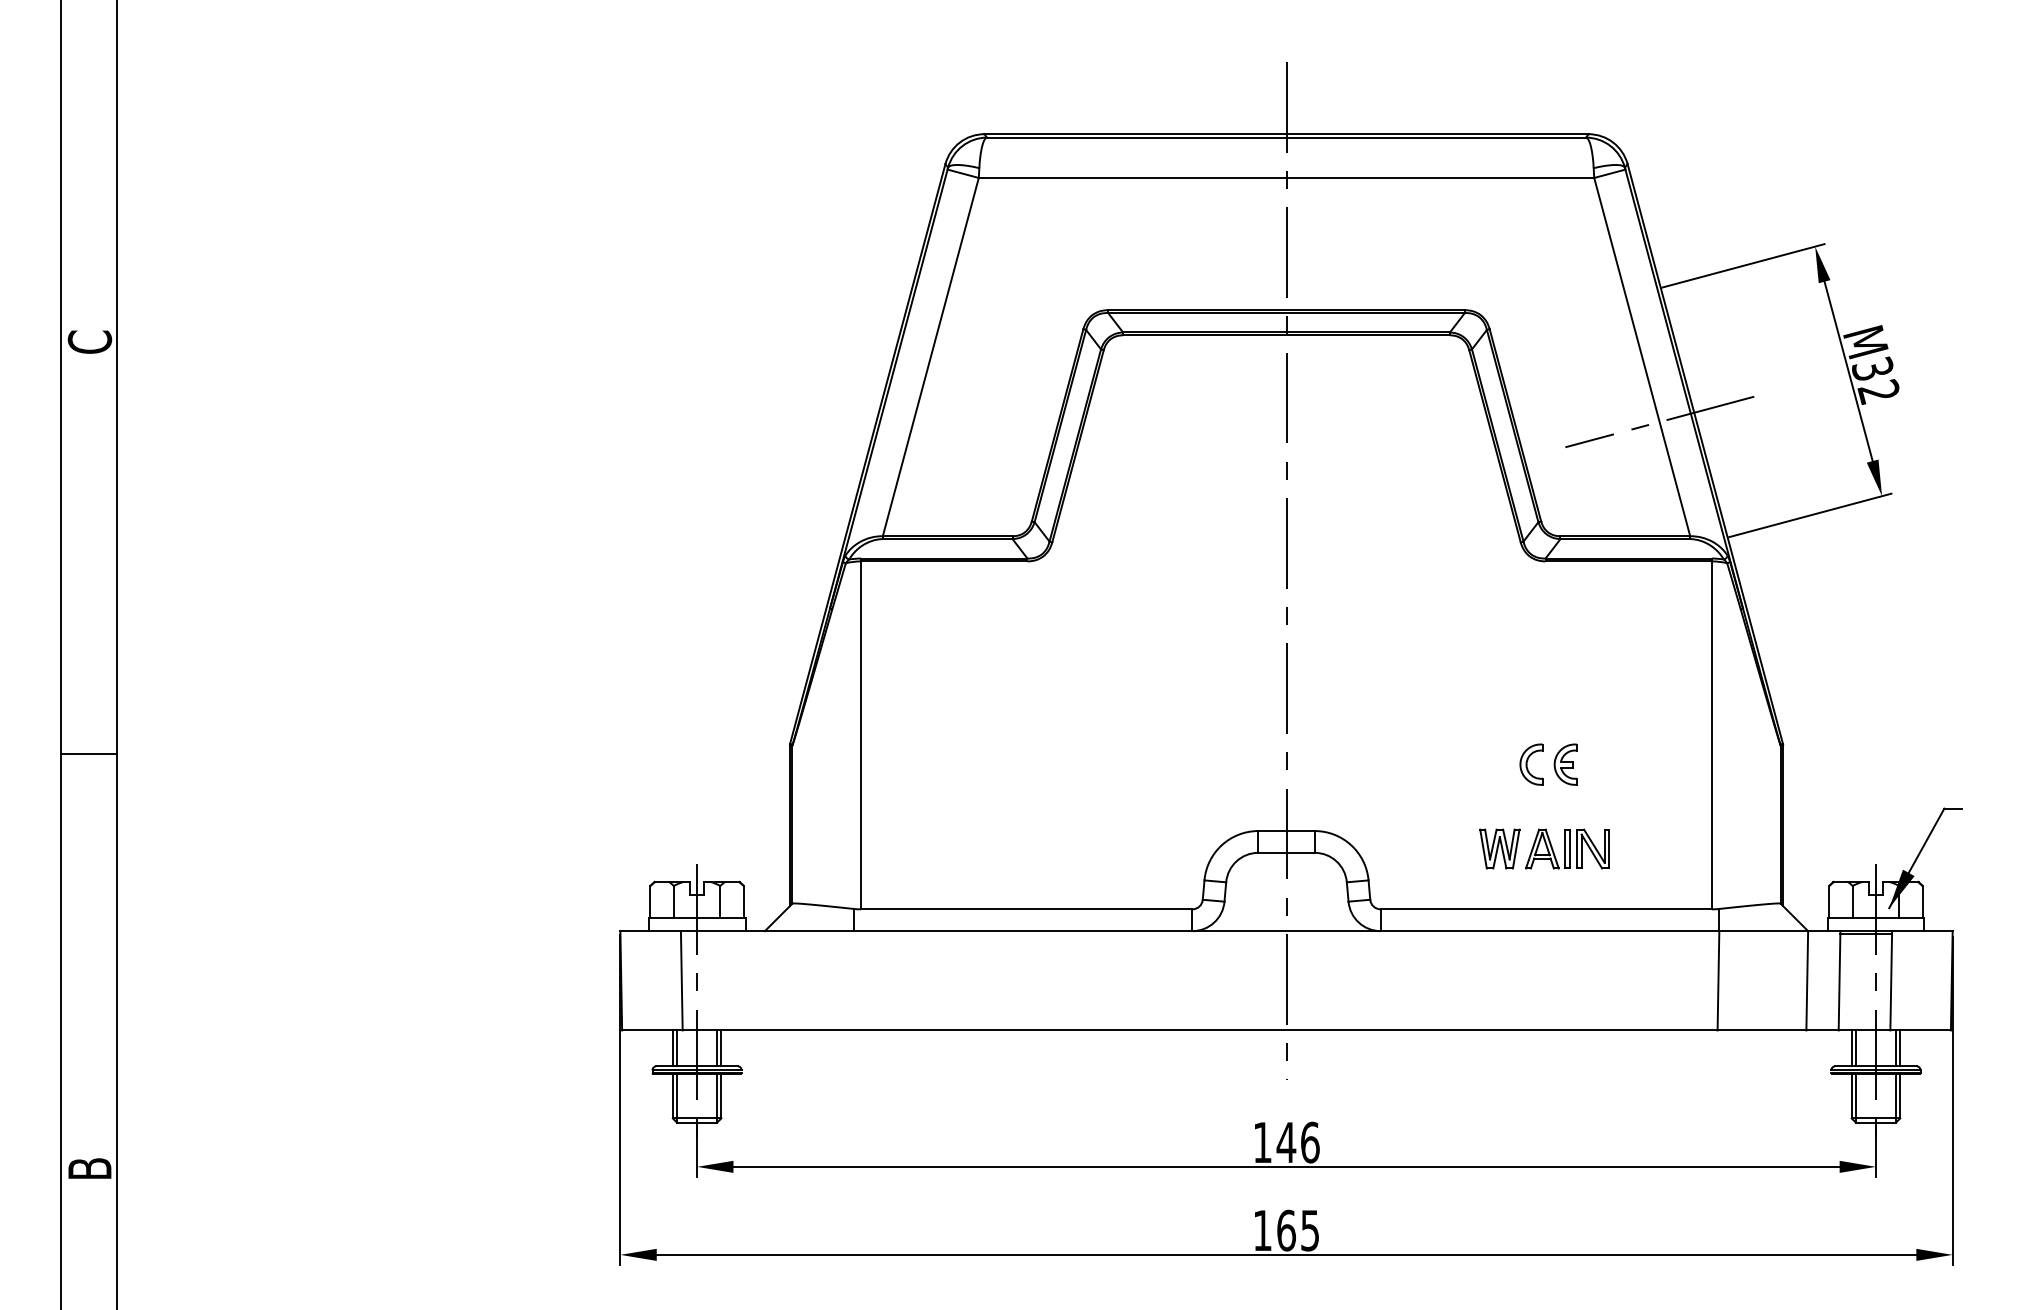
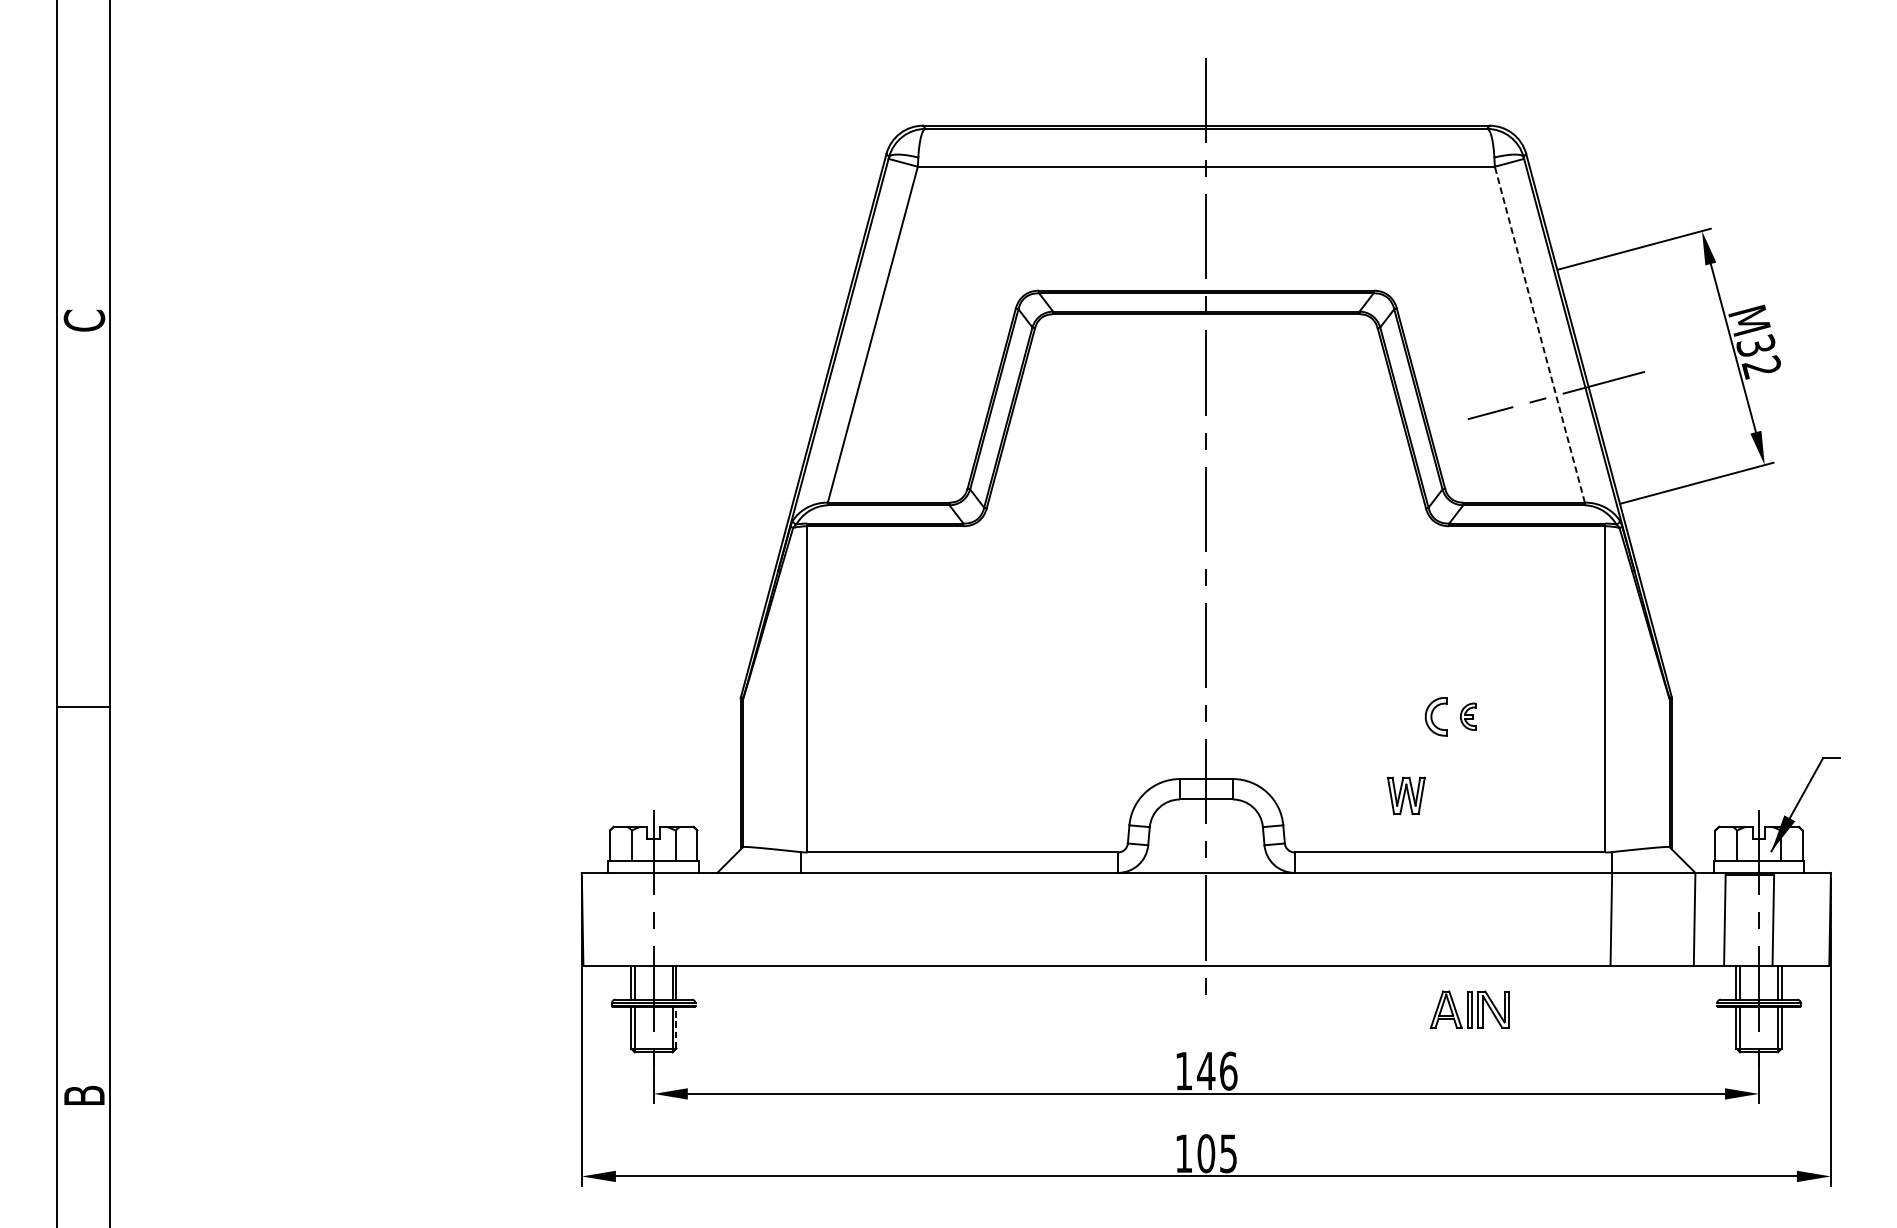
line: (1642, 356) -> (1540, 334), solid -> dashed
part: (1565, 764) -> (1467, 716), size x0.7
part: (1567, 848) -> (1469, 1009), moved
line: (681, 980) -> (639, 919), removed
line: (721, 1095) -> (676, 1027), solid -> dashed
text: (1286, 1230) -> (1206, 1153), 165 -> 105

